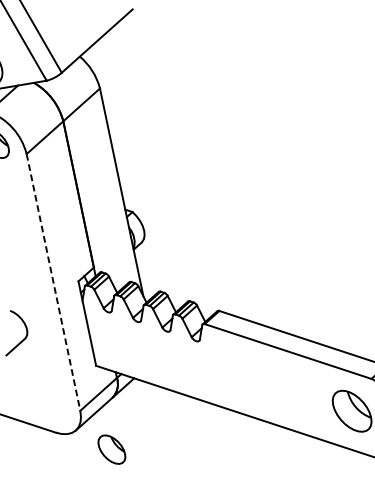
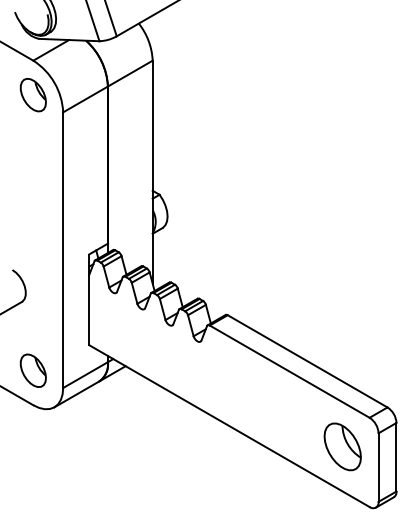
line: (53, 282) -> (63, 250), dashed -> solid
part: (111, 449) -> (32, 370), moved

